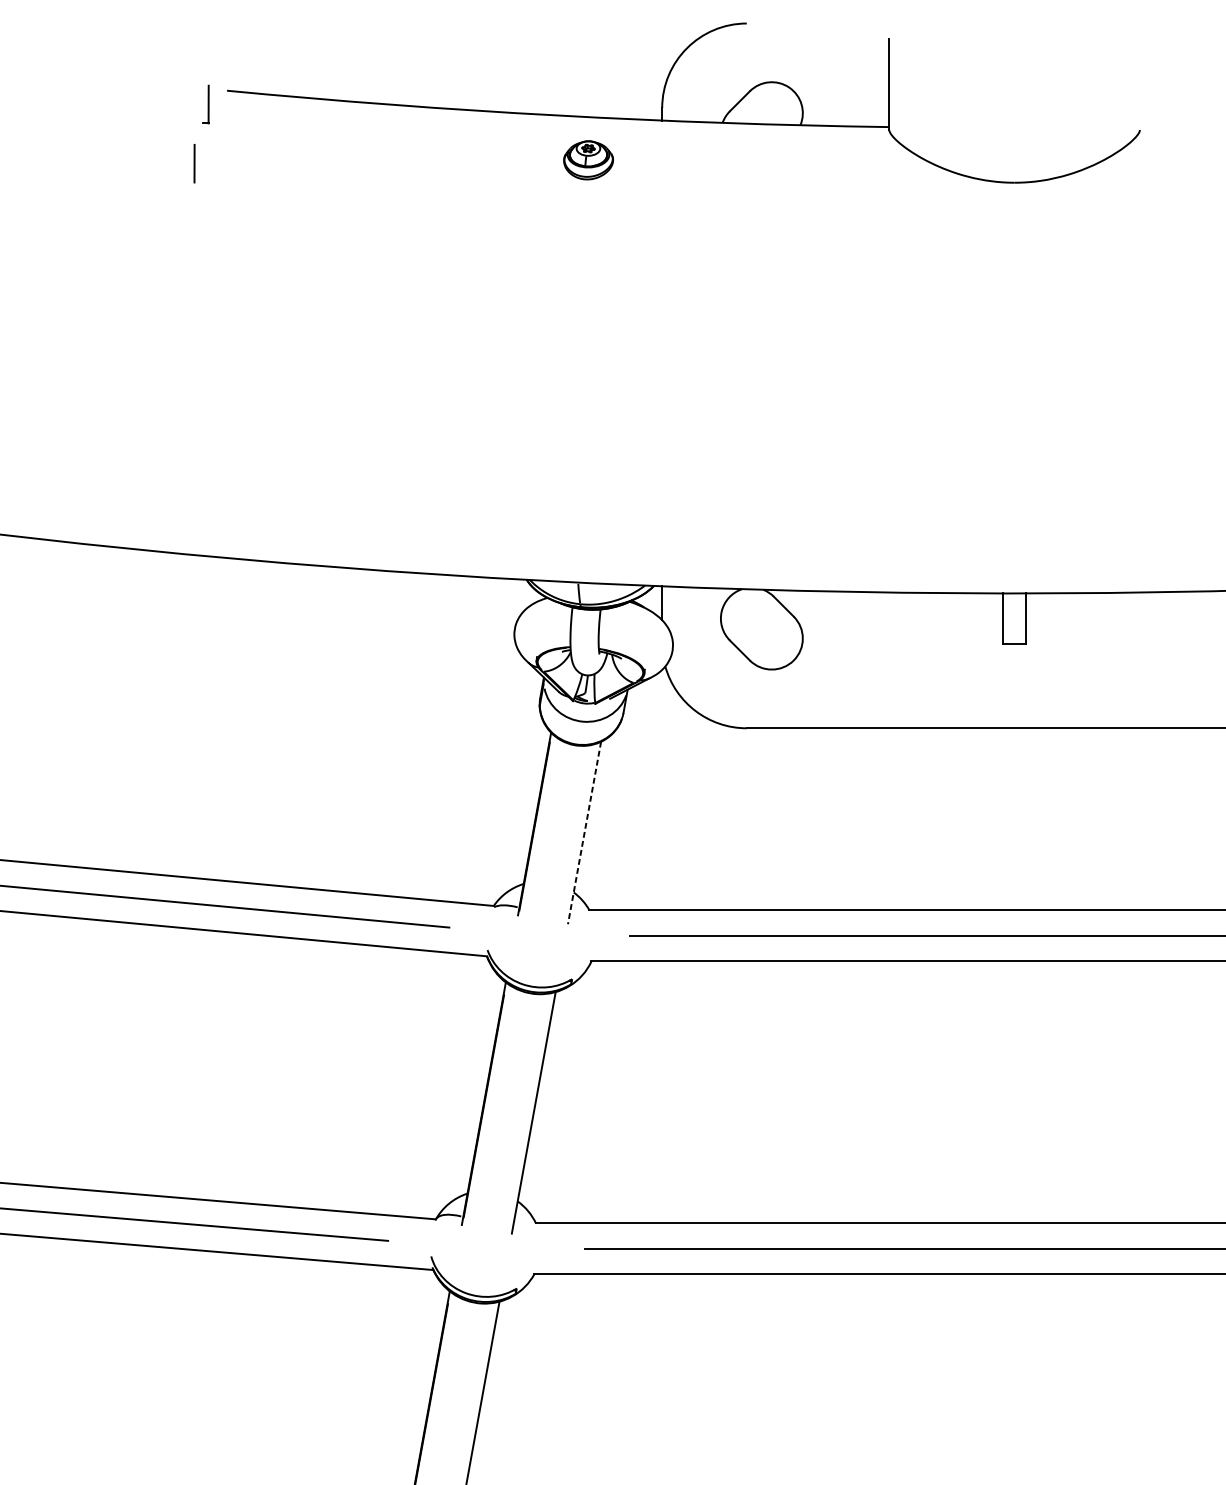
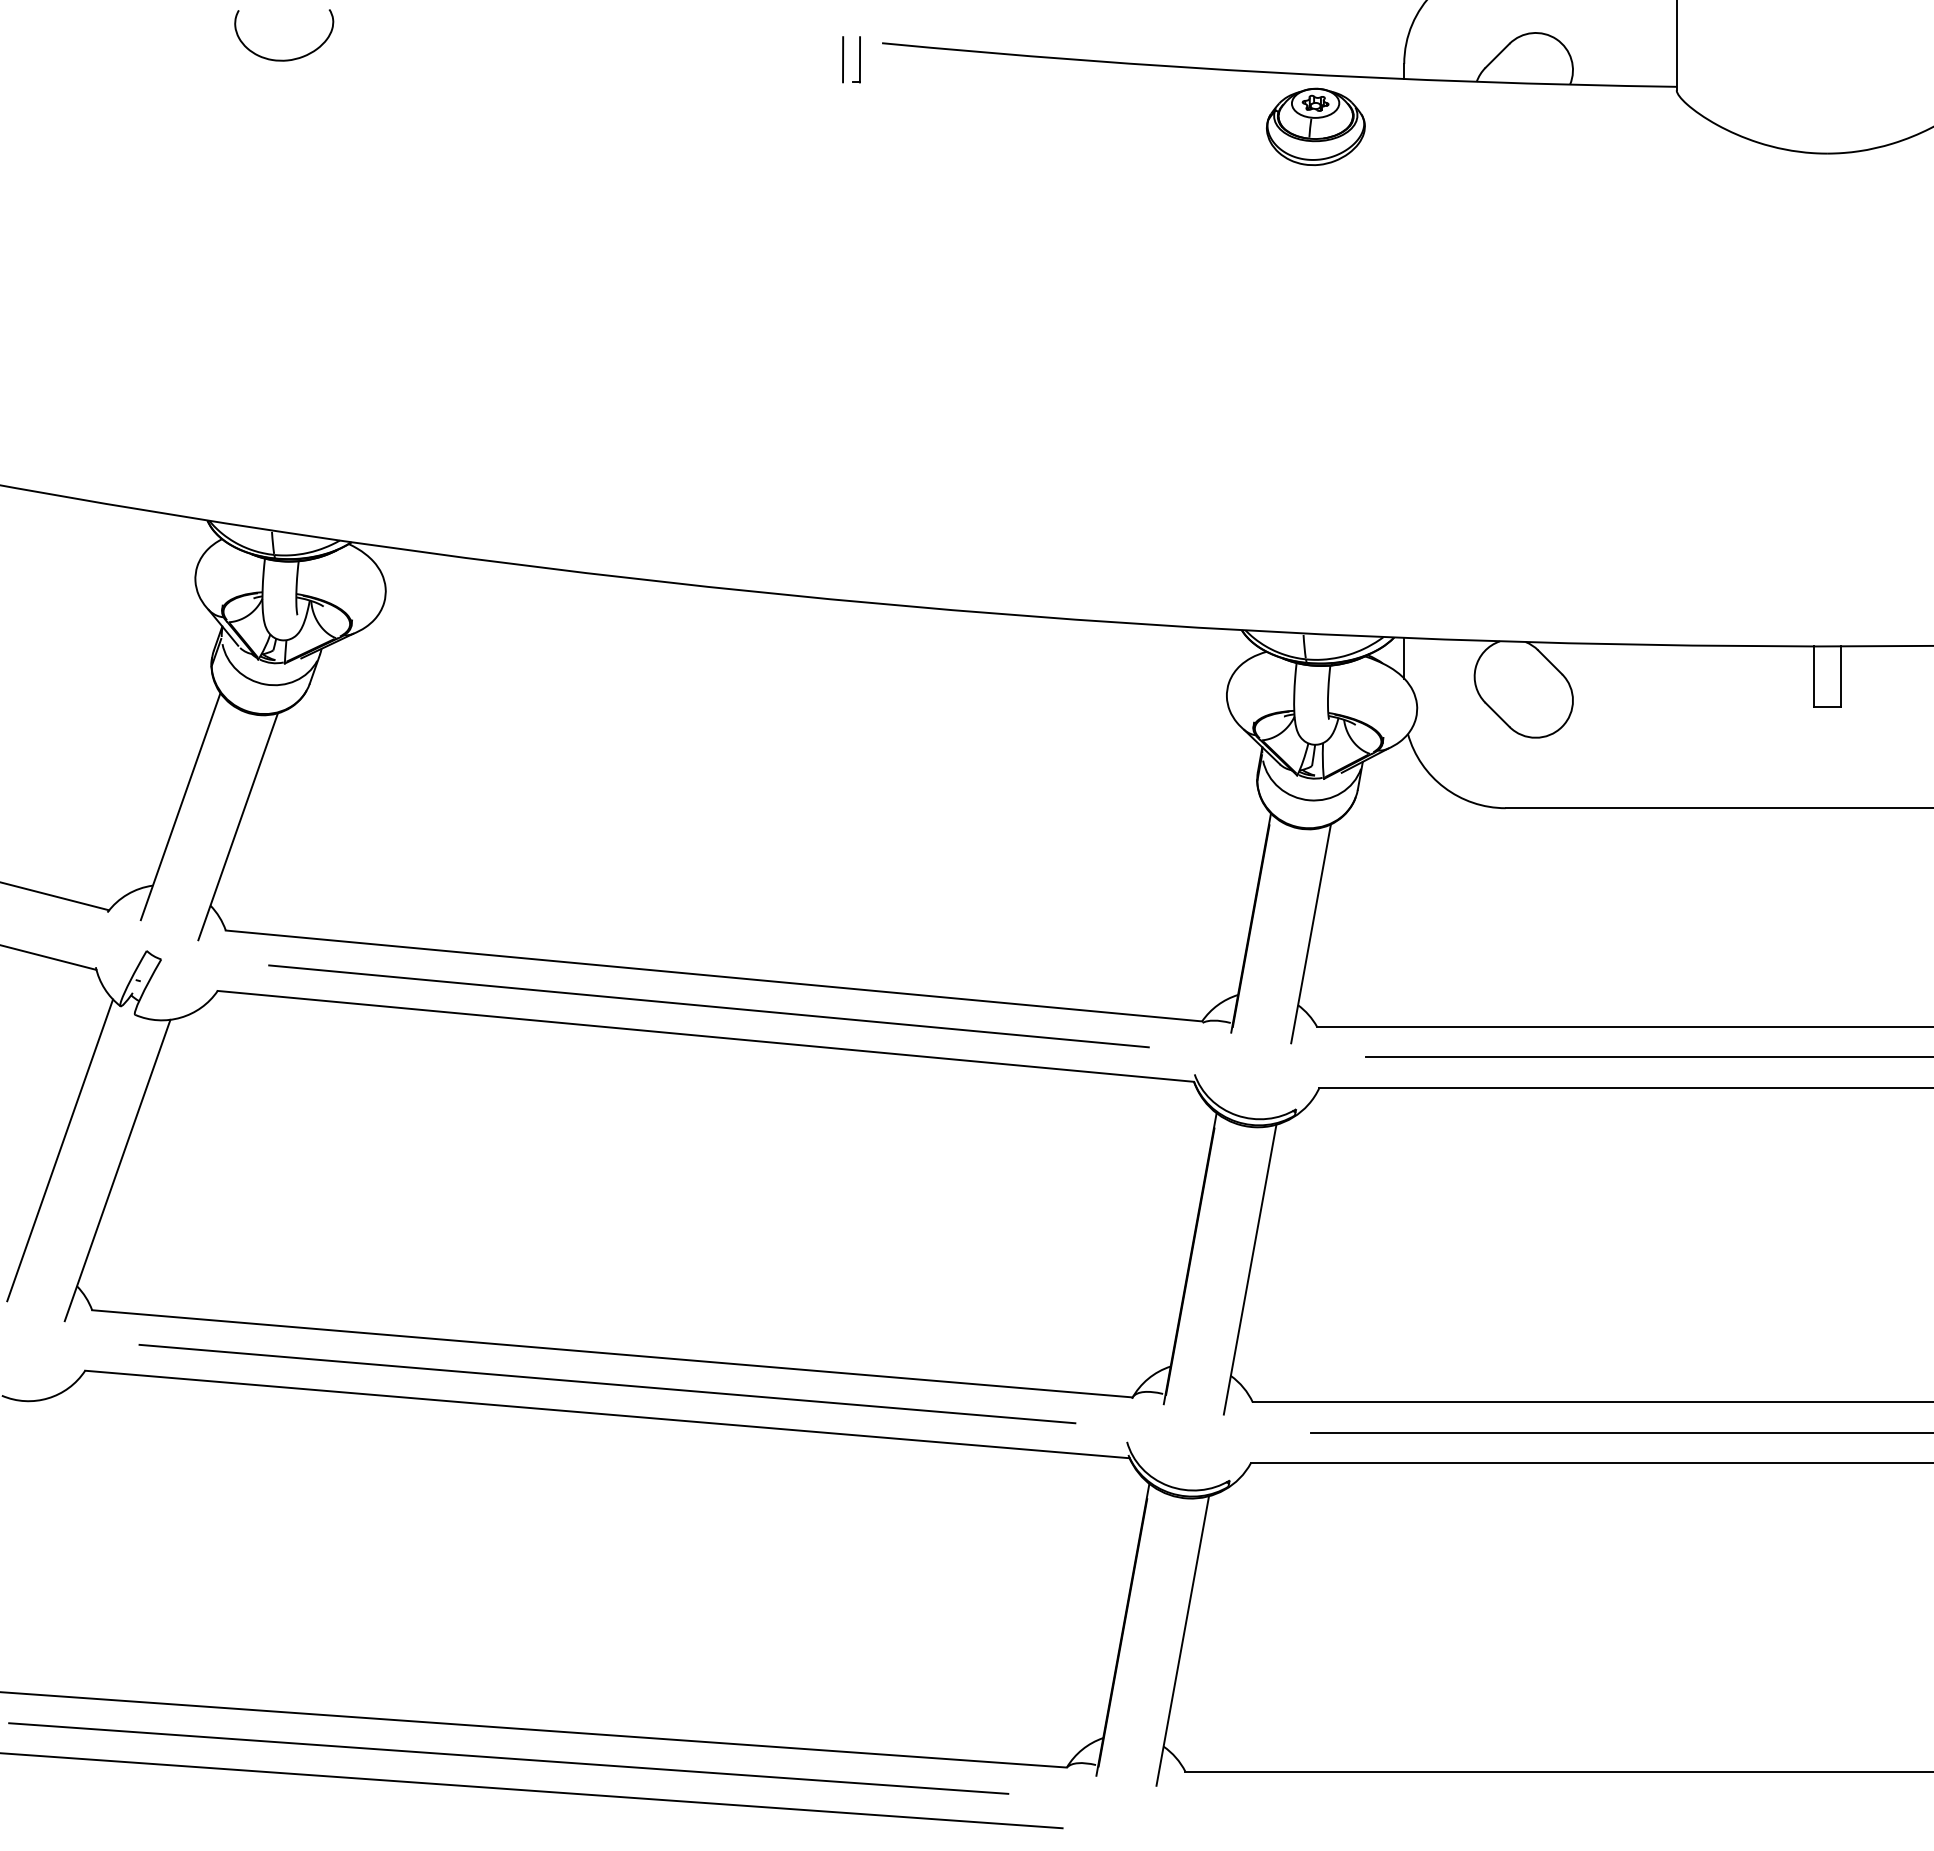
part: (588, 160) -> (1315, 126), size x1.67
line: (194, 163) -> (843, 59), moved
line: (584, 833) -> (1310, 934), dashed -> solid

